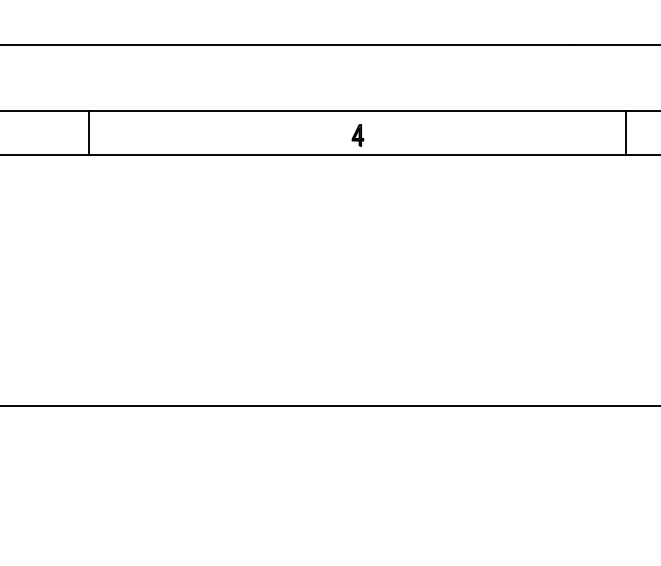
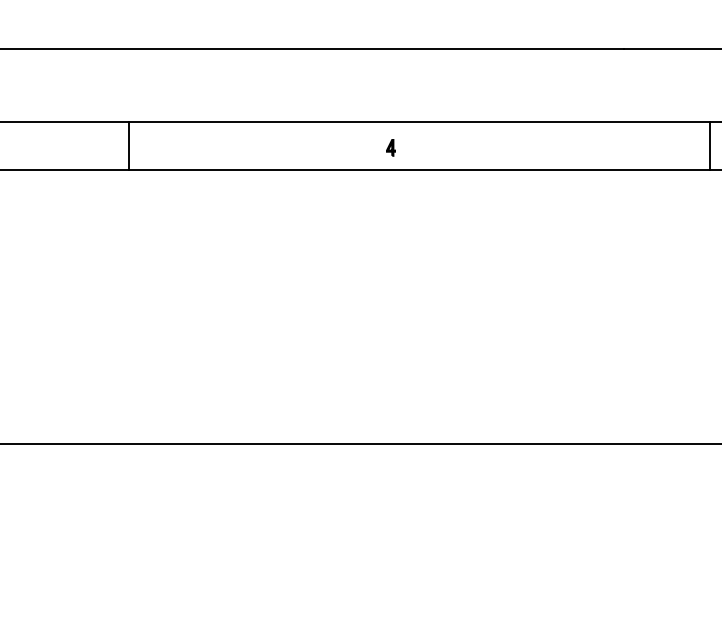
line: (89, 133) -> (129, 145), moved
line: (625, 133) -> (709, 145), moved
part: (357, 135) -> (390, 147), size x0.7

